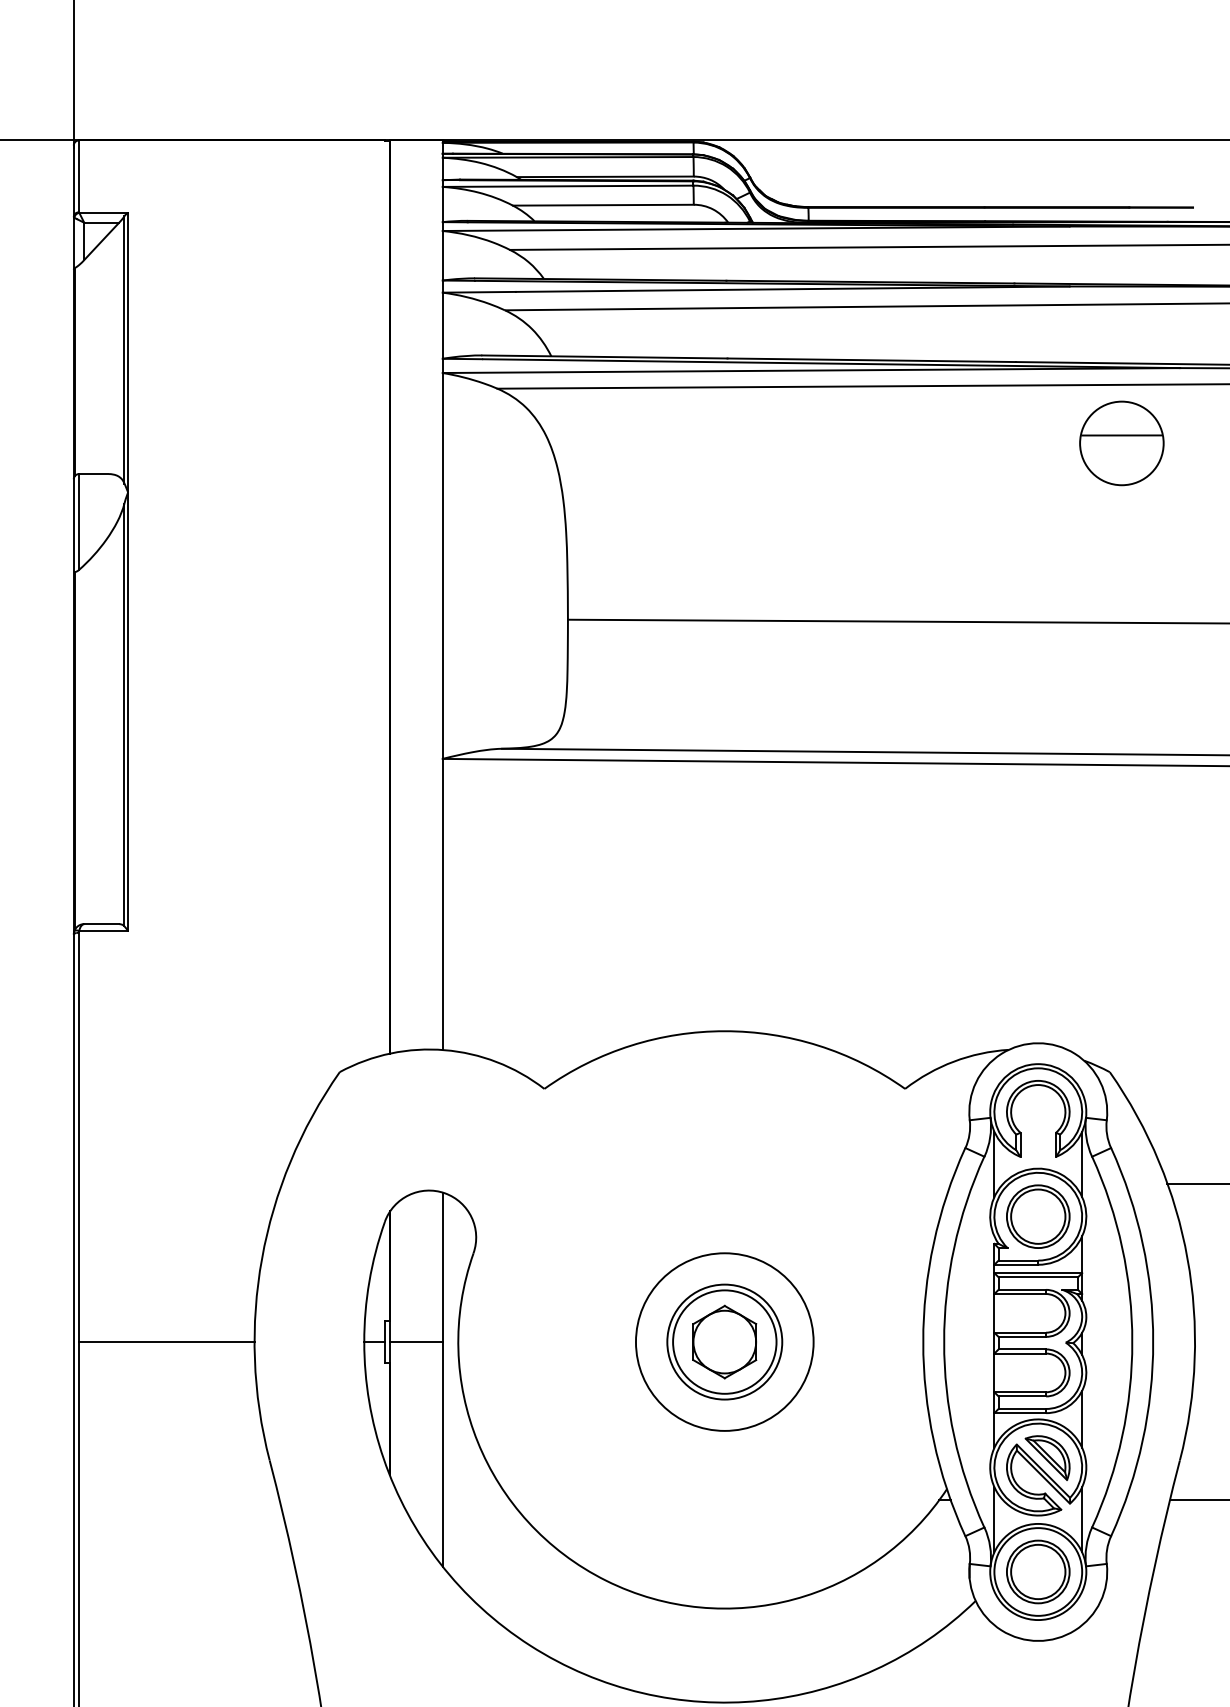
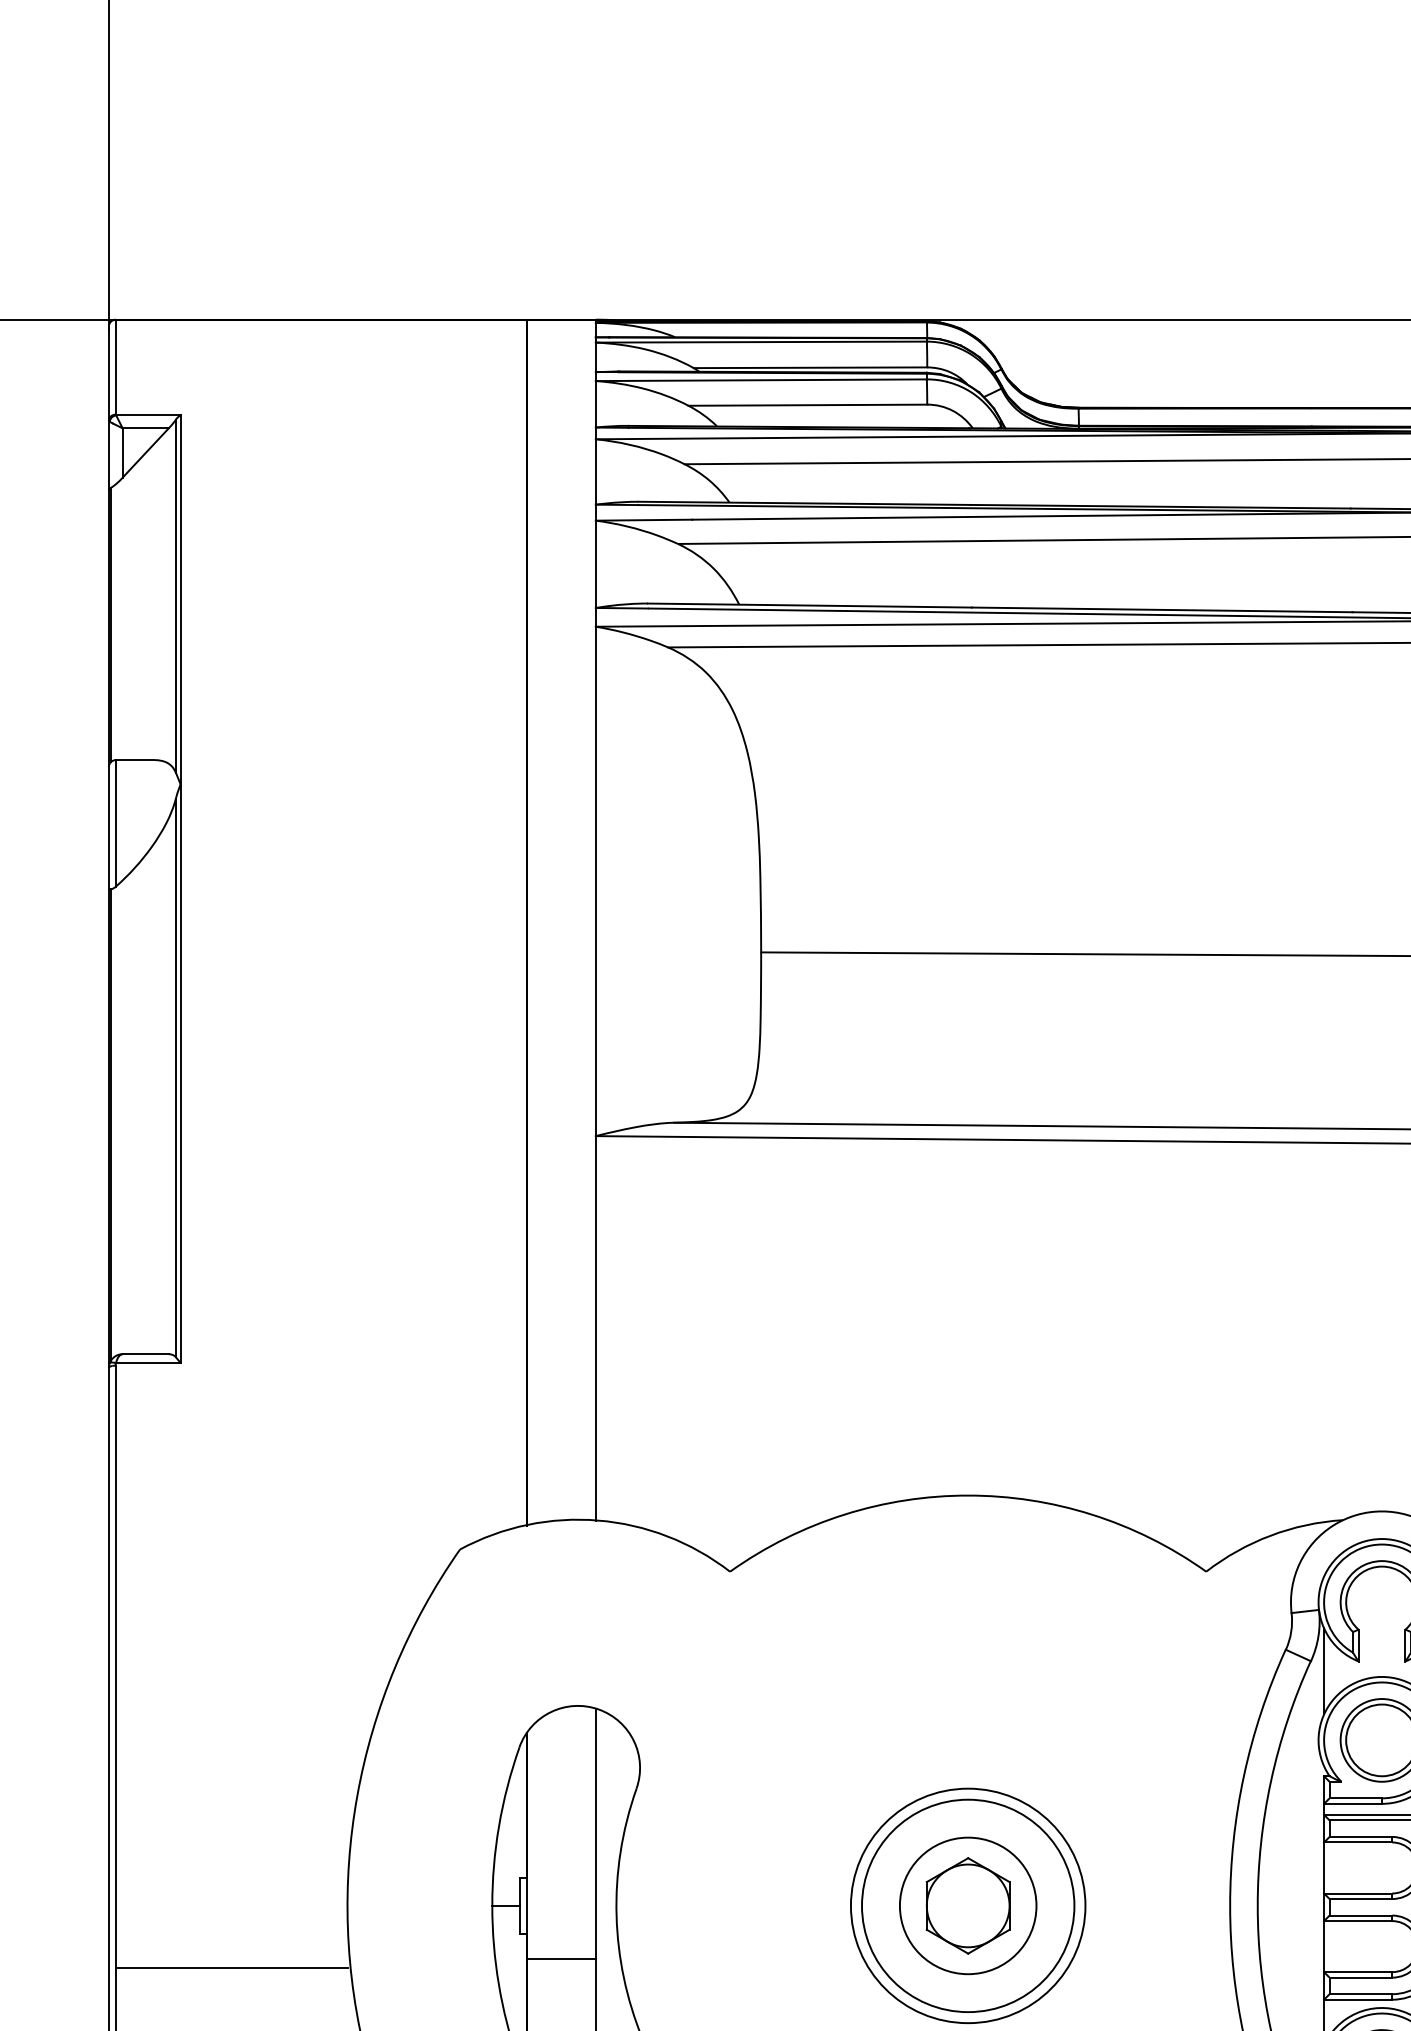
circle: (724, 1341) -> (967, 1905), size x1.4
line: (166, 1342) -> (231, 1968), moved
line: (416, 1342) -> (561, 1959), moved

